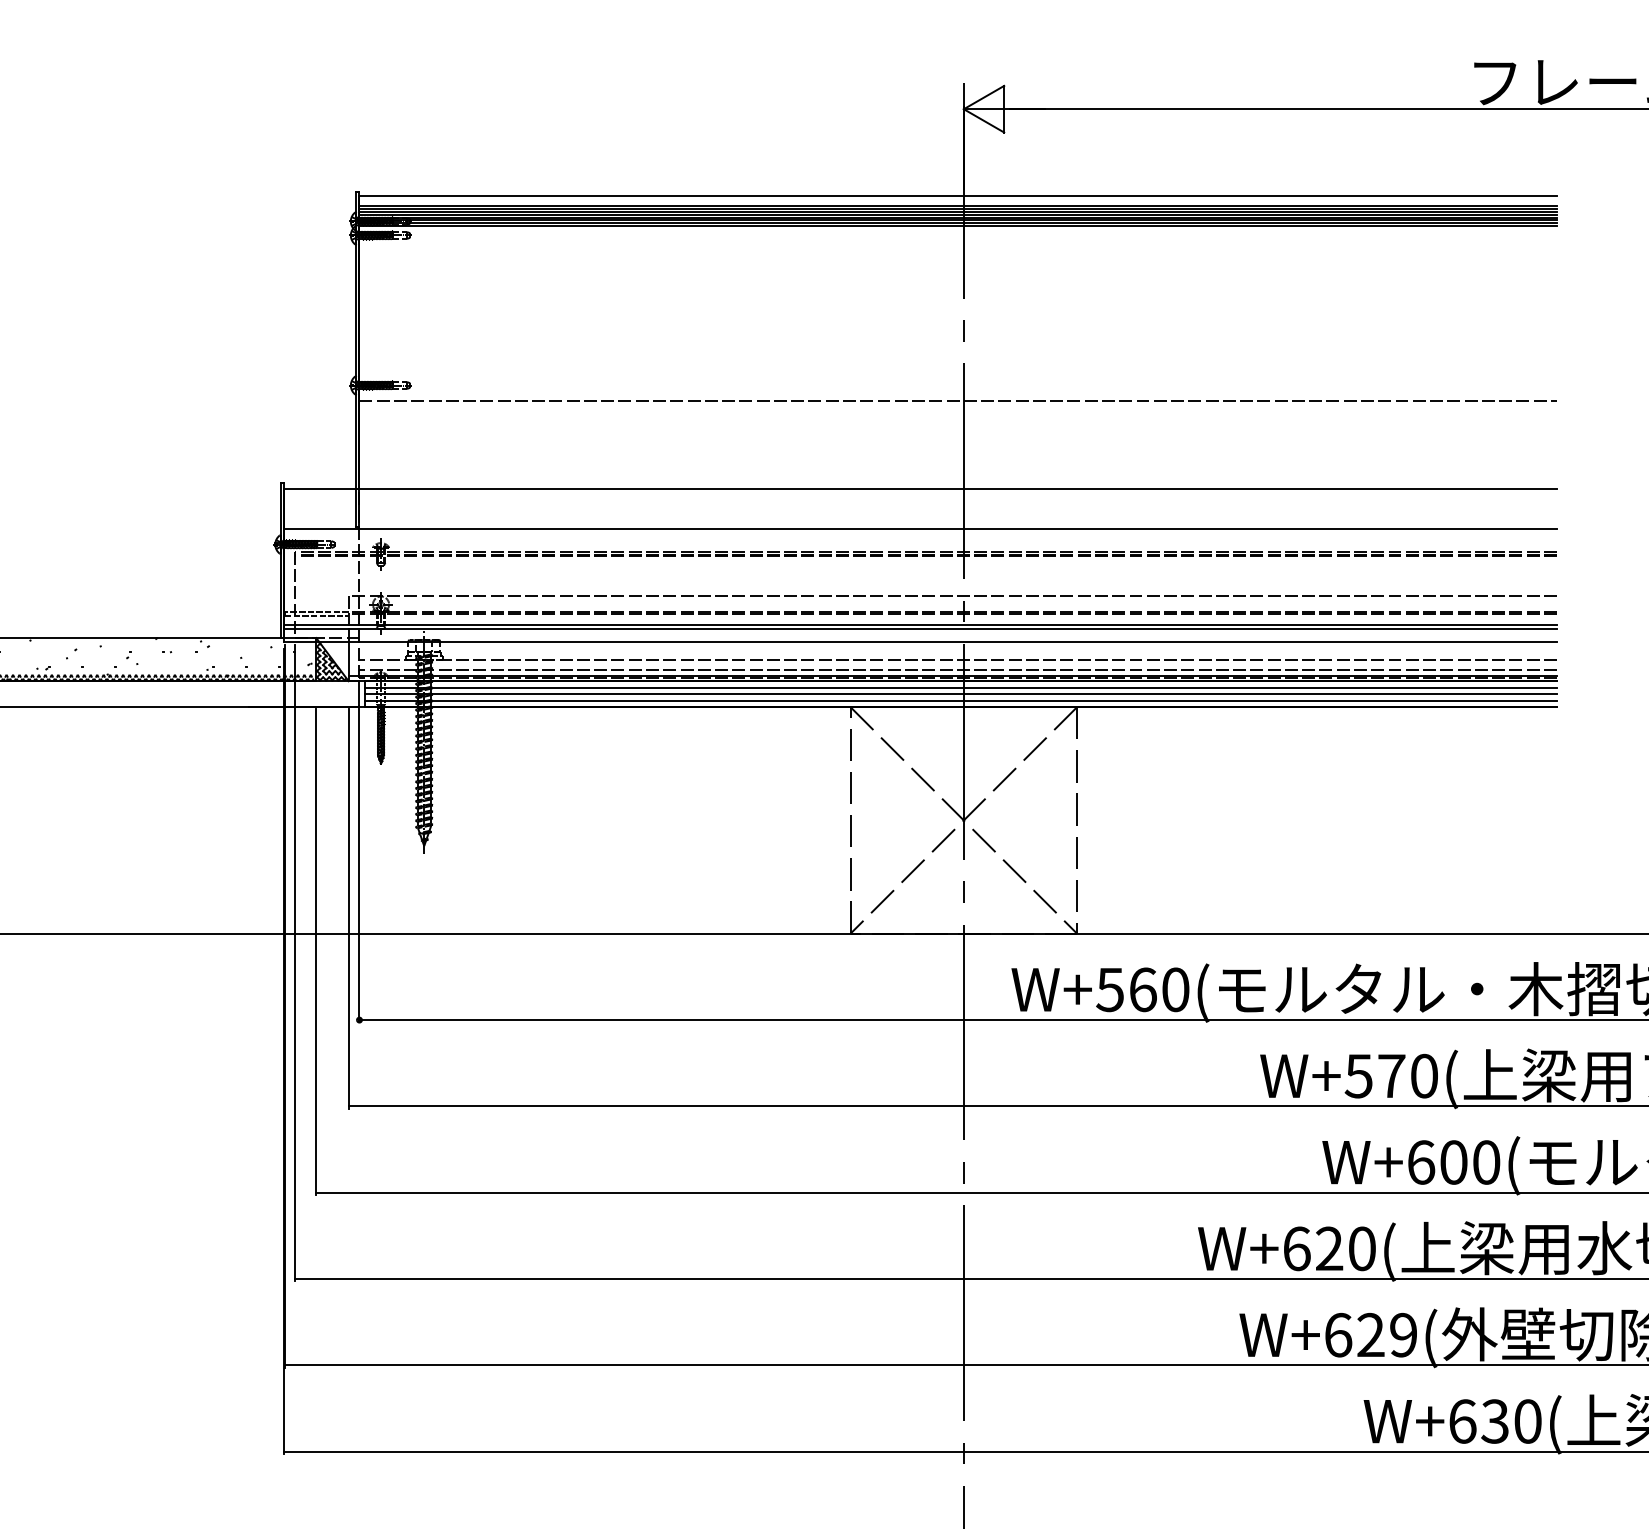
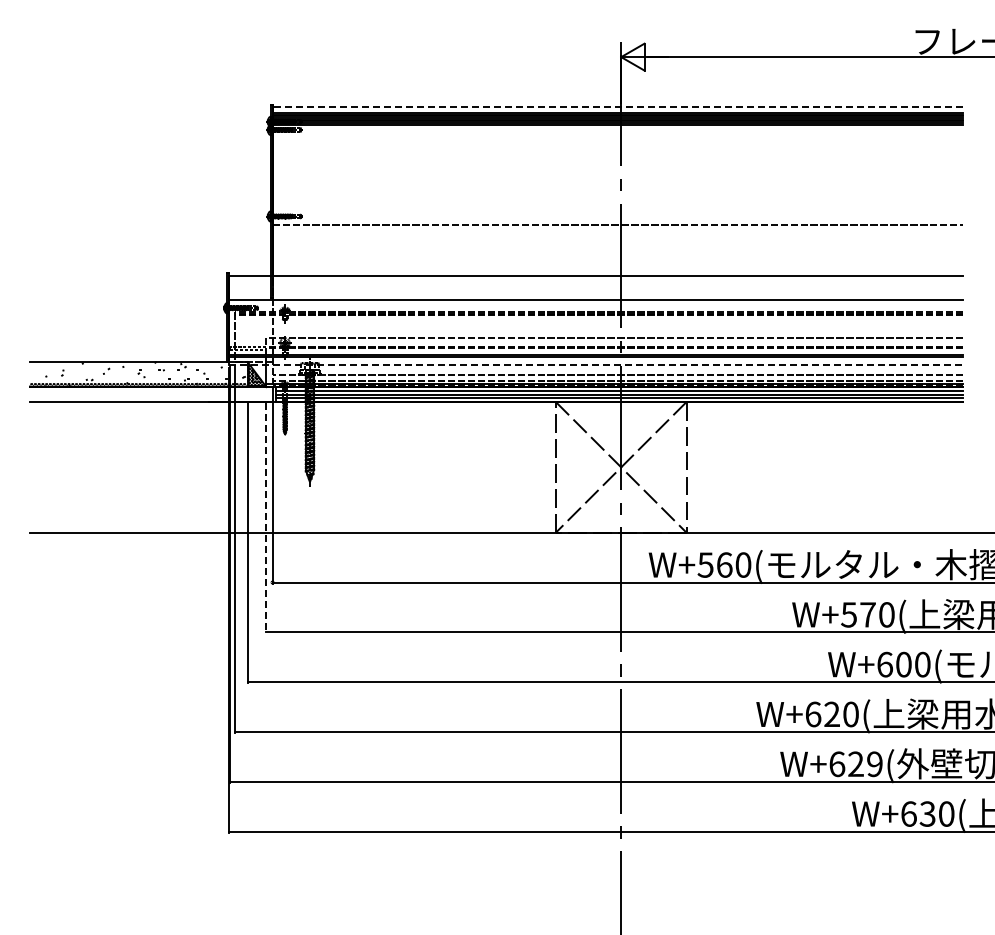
line: (957, 194) -> (617, 106), solid -> dashed
line: (920, 642) -> (596, 364), solid -> dashed
line: (348, 909) -> (266, 518), solid -> dashed

